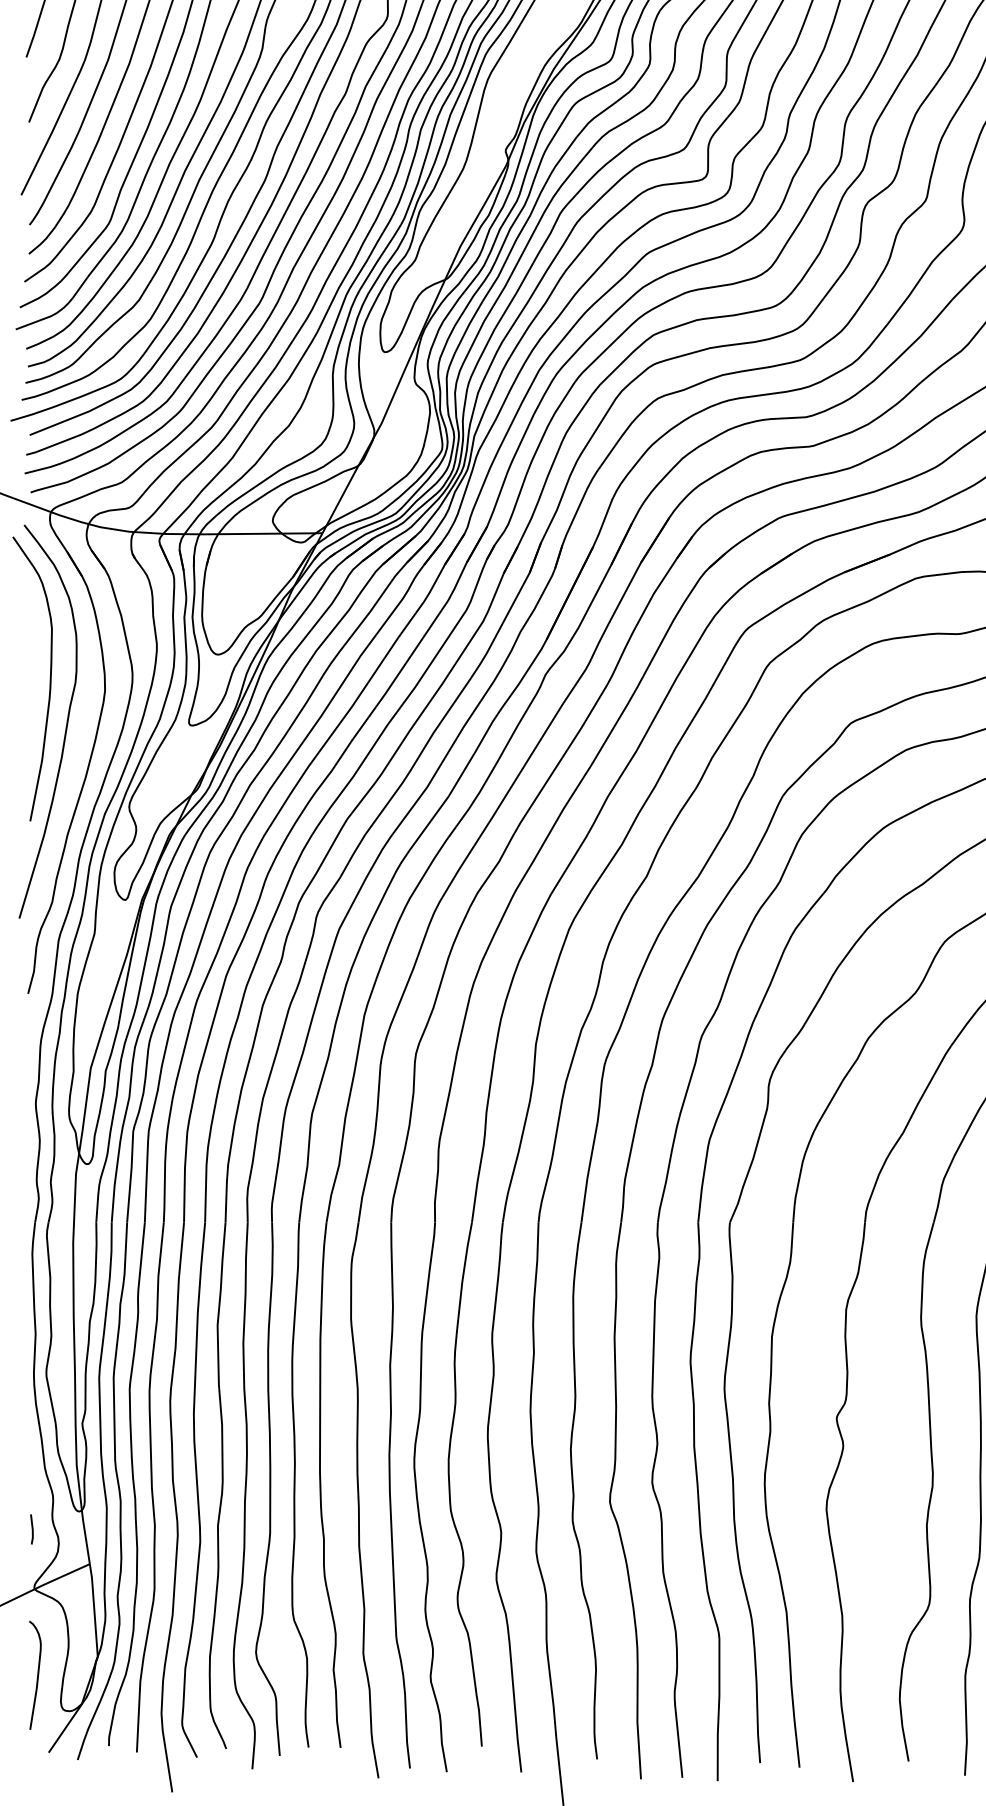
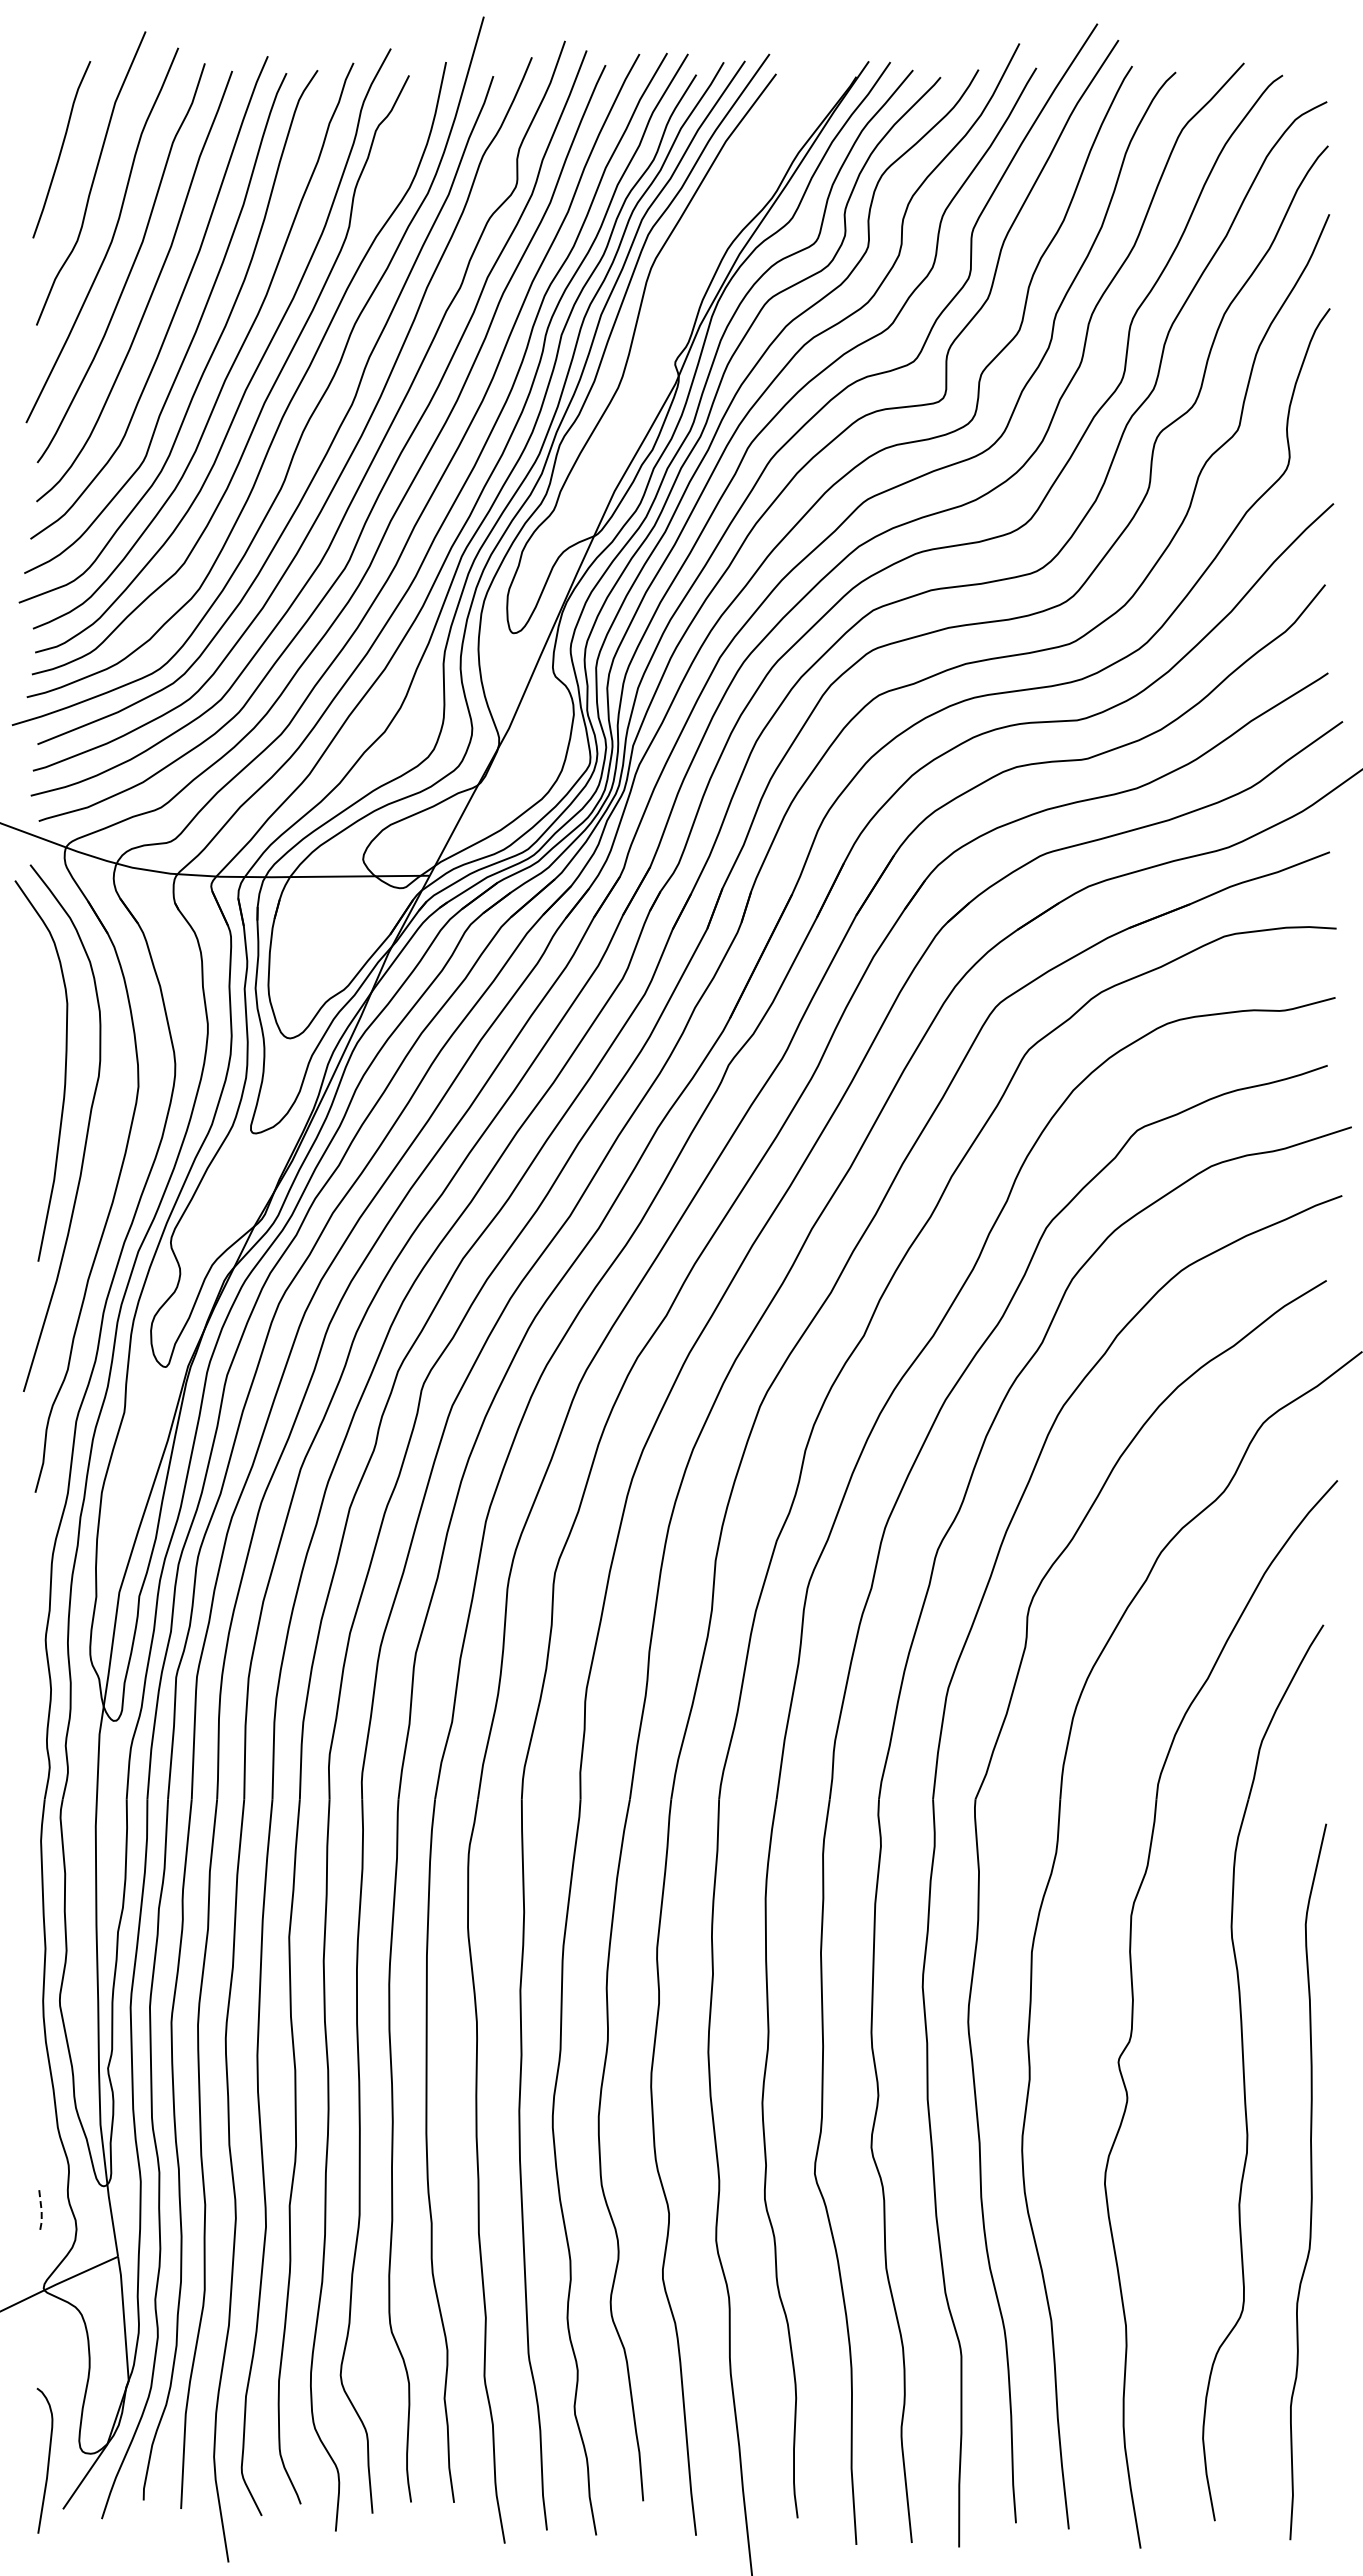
line: (32, 1530) -> (41, 2211), solid -> dashed
curve: (37, 1675) -> (47, 2460), moved

